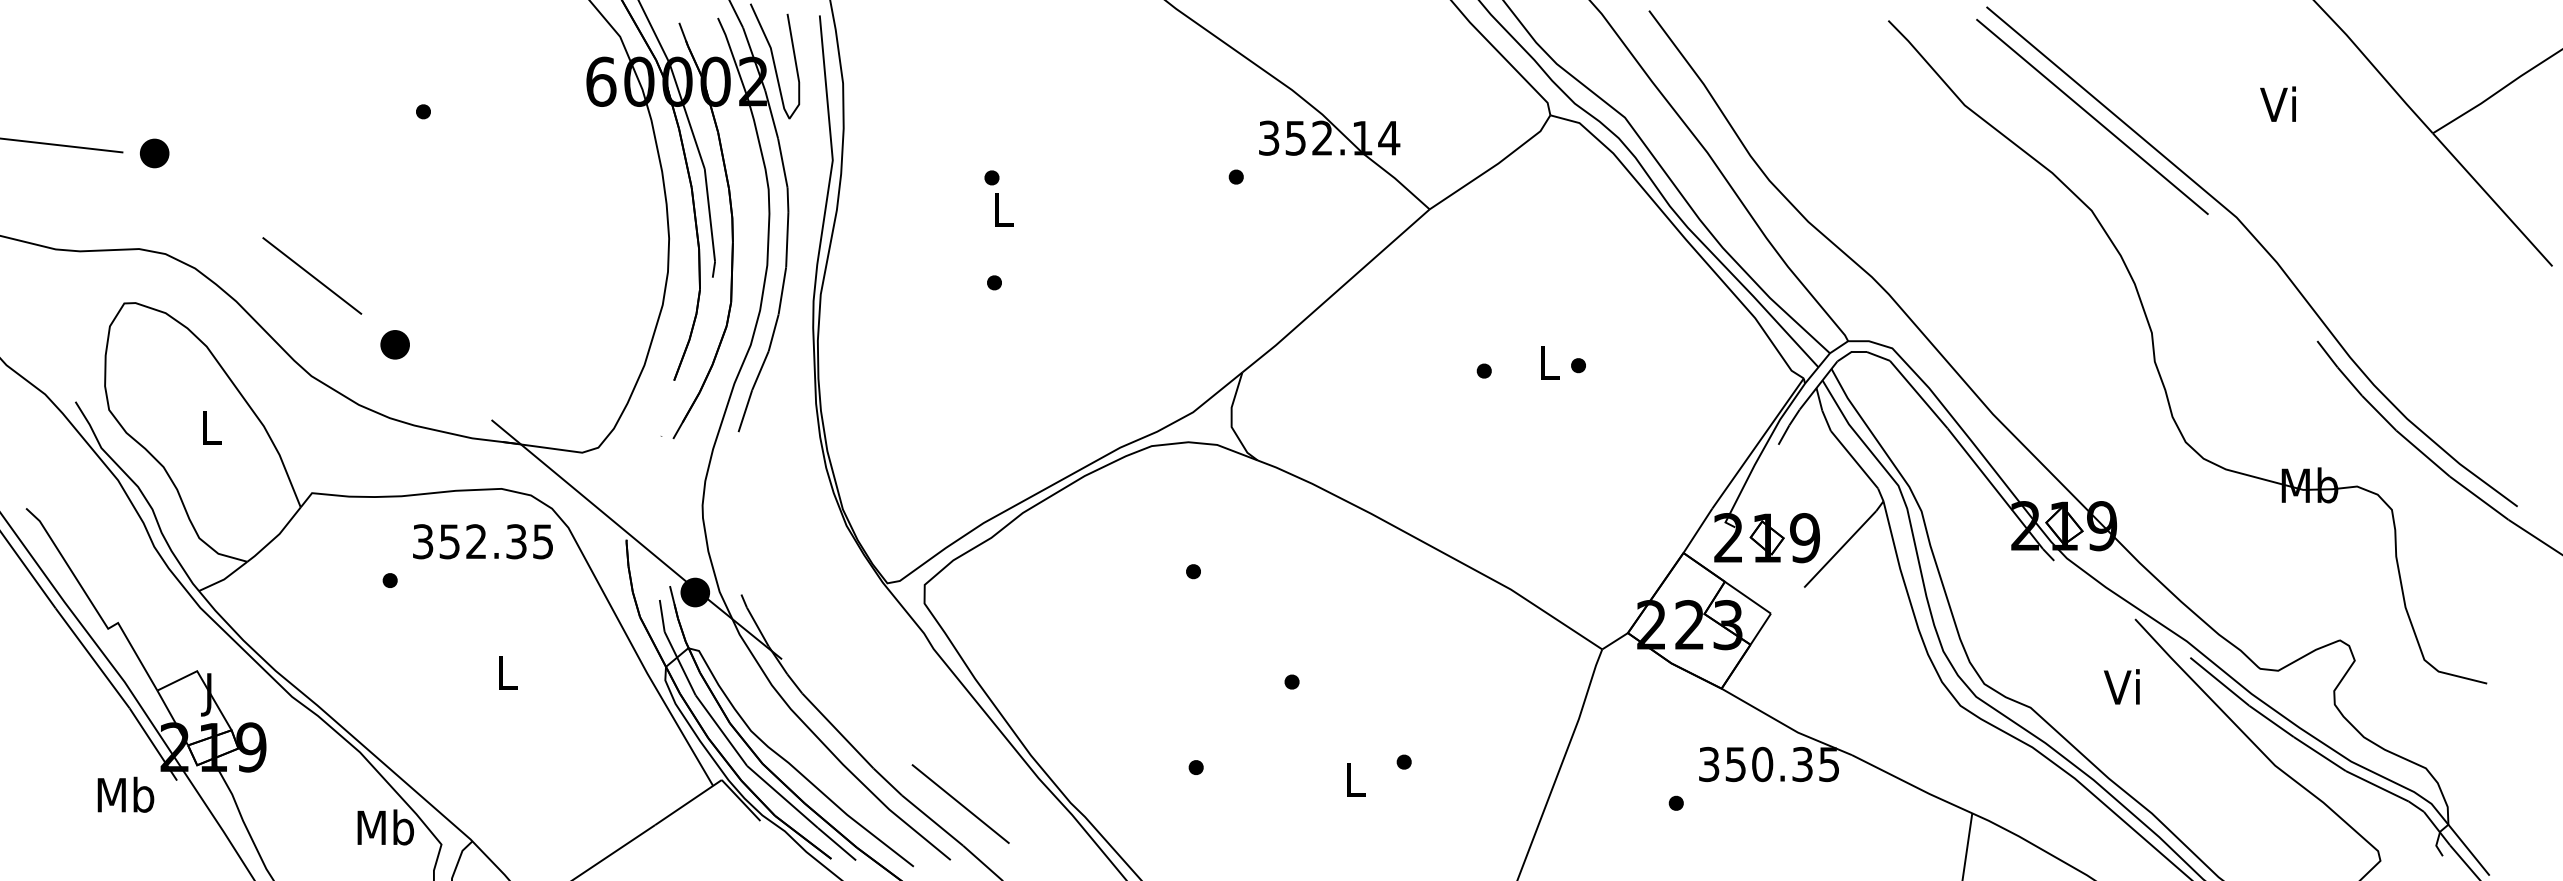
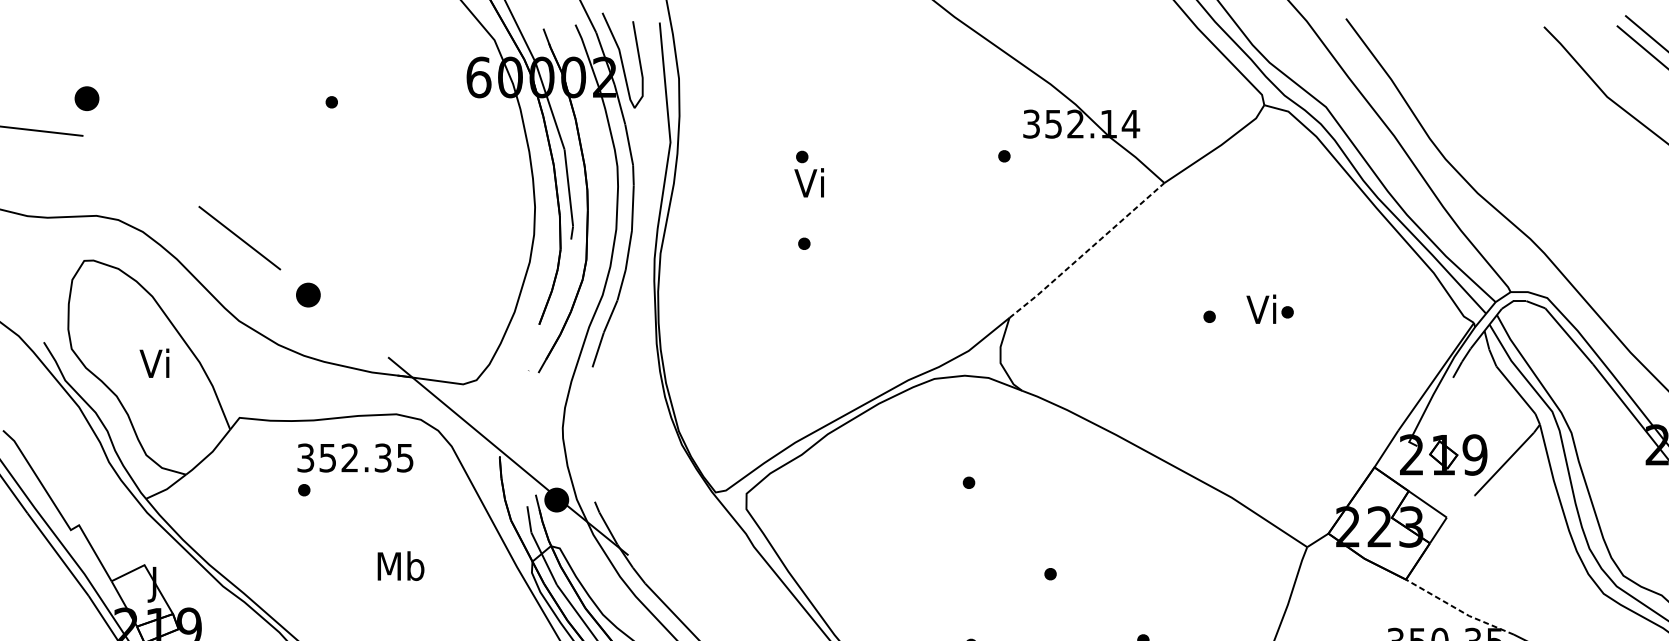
part: (154, 153) -> (86, 98), moved
text: (1000, 208) -> (809, 182), L -> Vi
line: (1336, 291) -> (1087, 250), solid -> dashed
text: (1546, 361) -> (1261, 308), L -> Vi
text: (209, 426) -> (154, 362), L -> Vi
text: (482, 541) -> (354, 457), moved
text: (507, 672) -> (401, 566), L -> Mb
line: (1785, 725) -> (1458, 610), solid -> dashed

